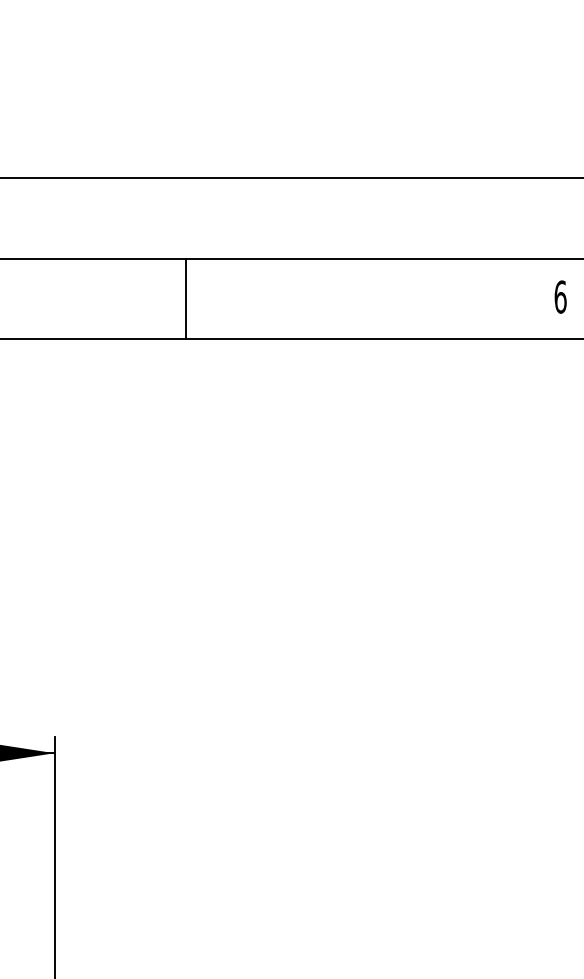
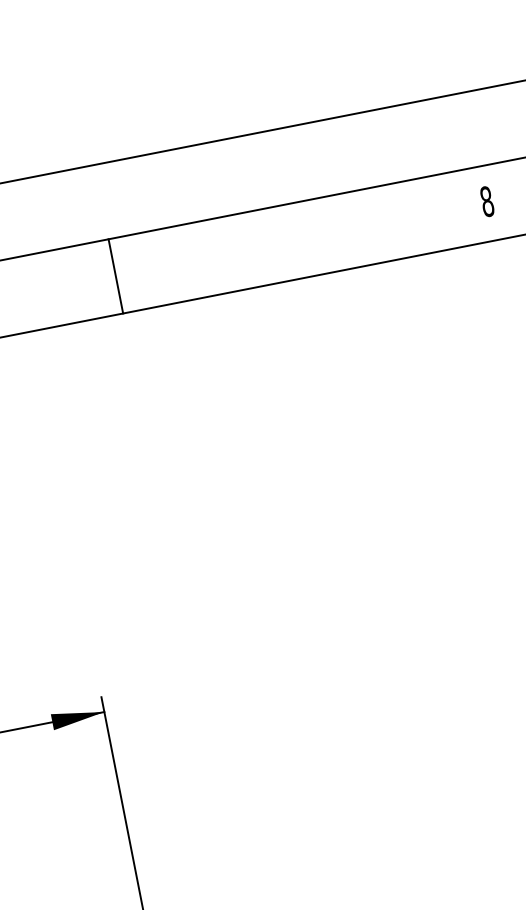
text: (560, 296) -> (486, 201), 6 -> 8
line: (186, 298) -> (116, 275), moved

